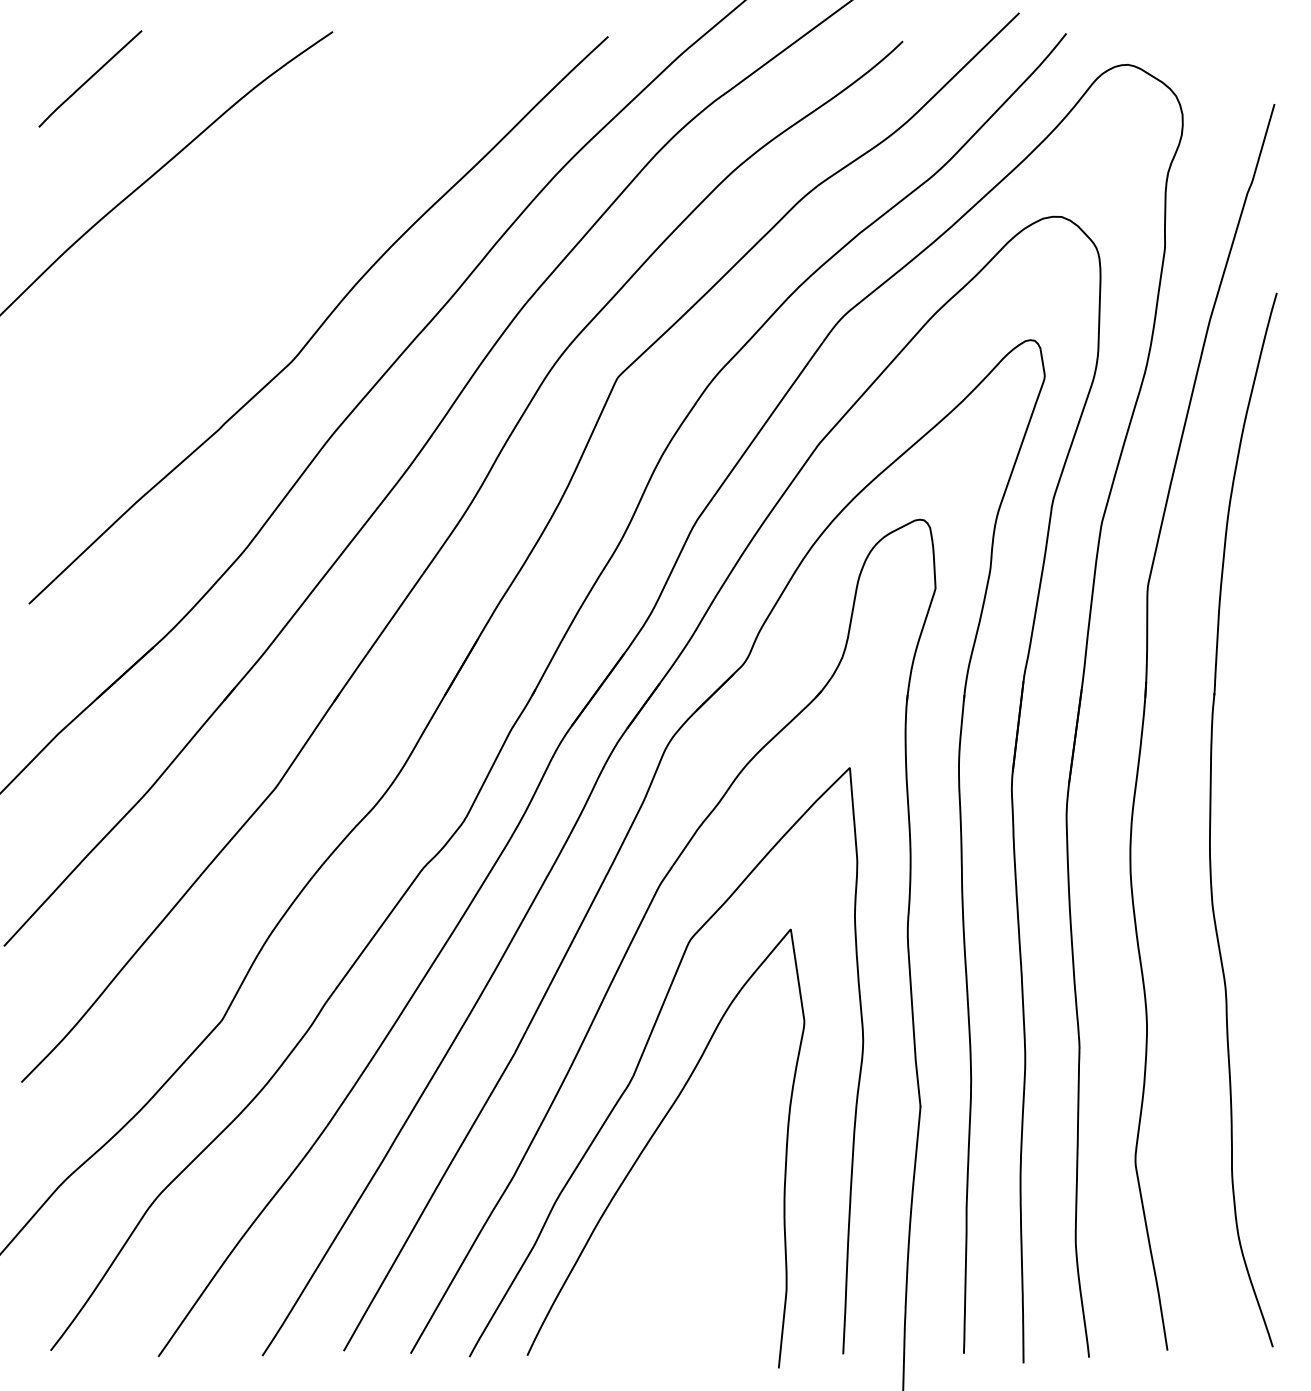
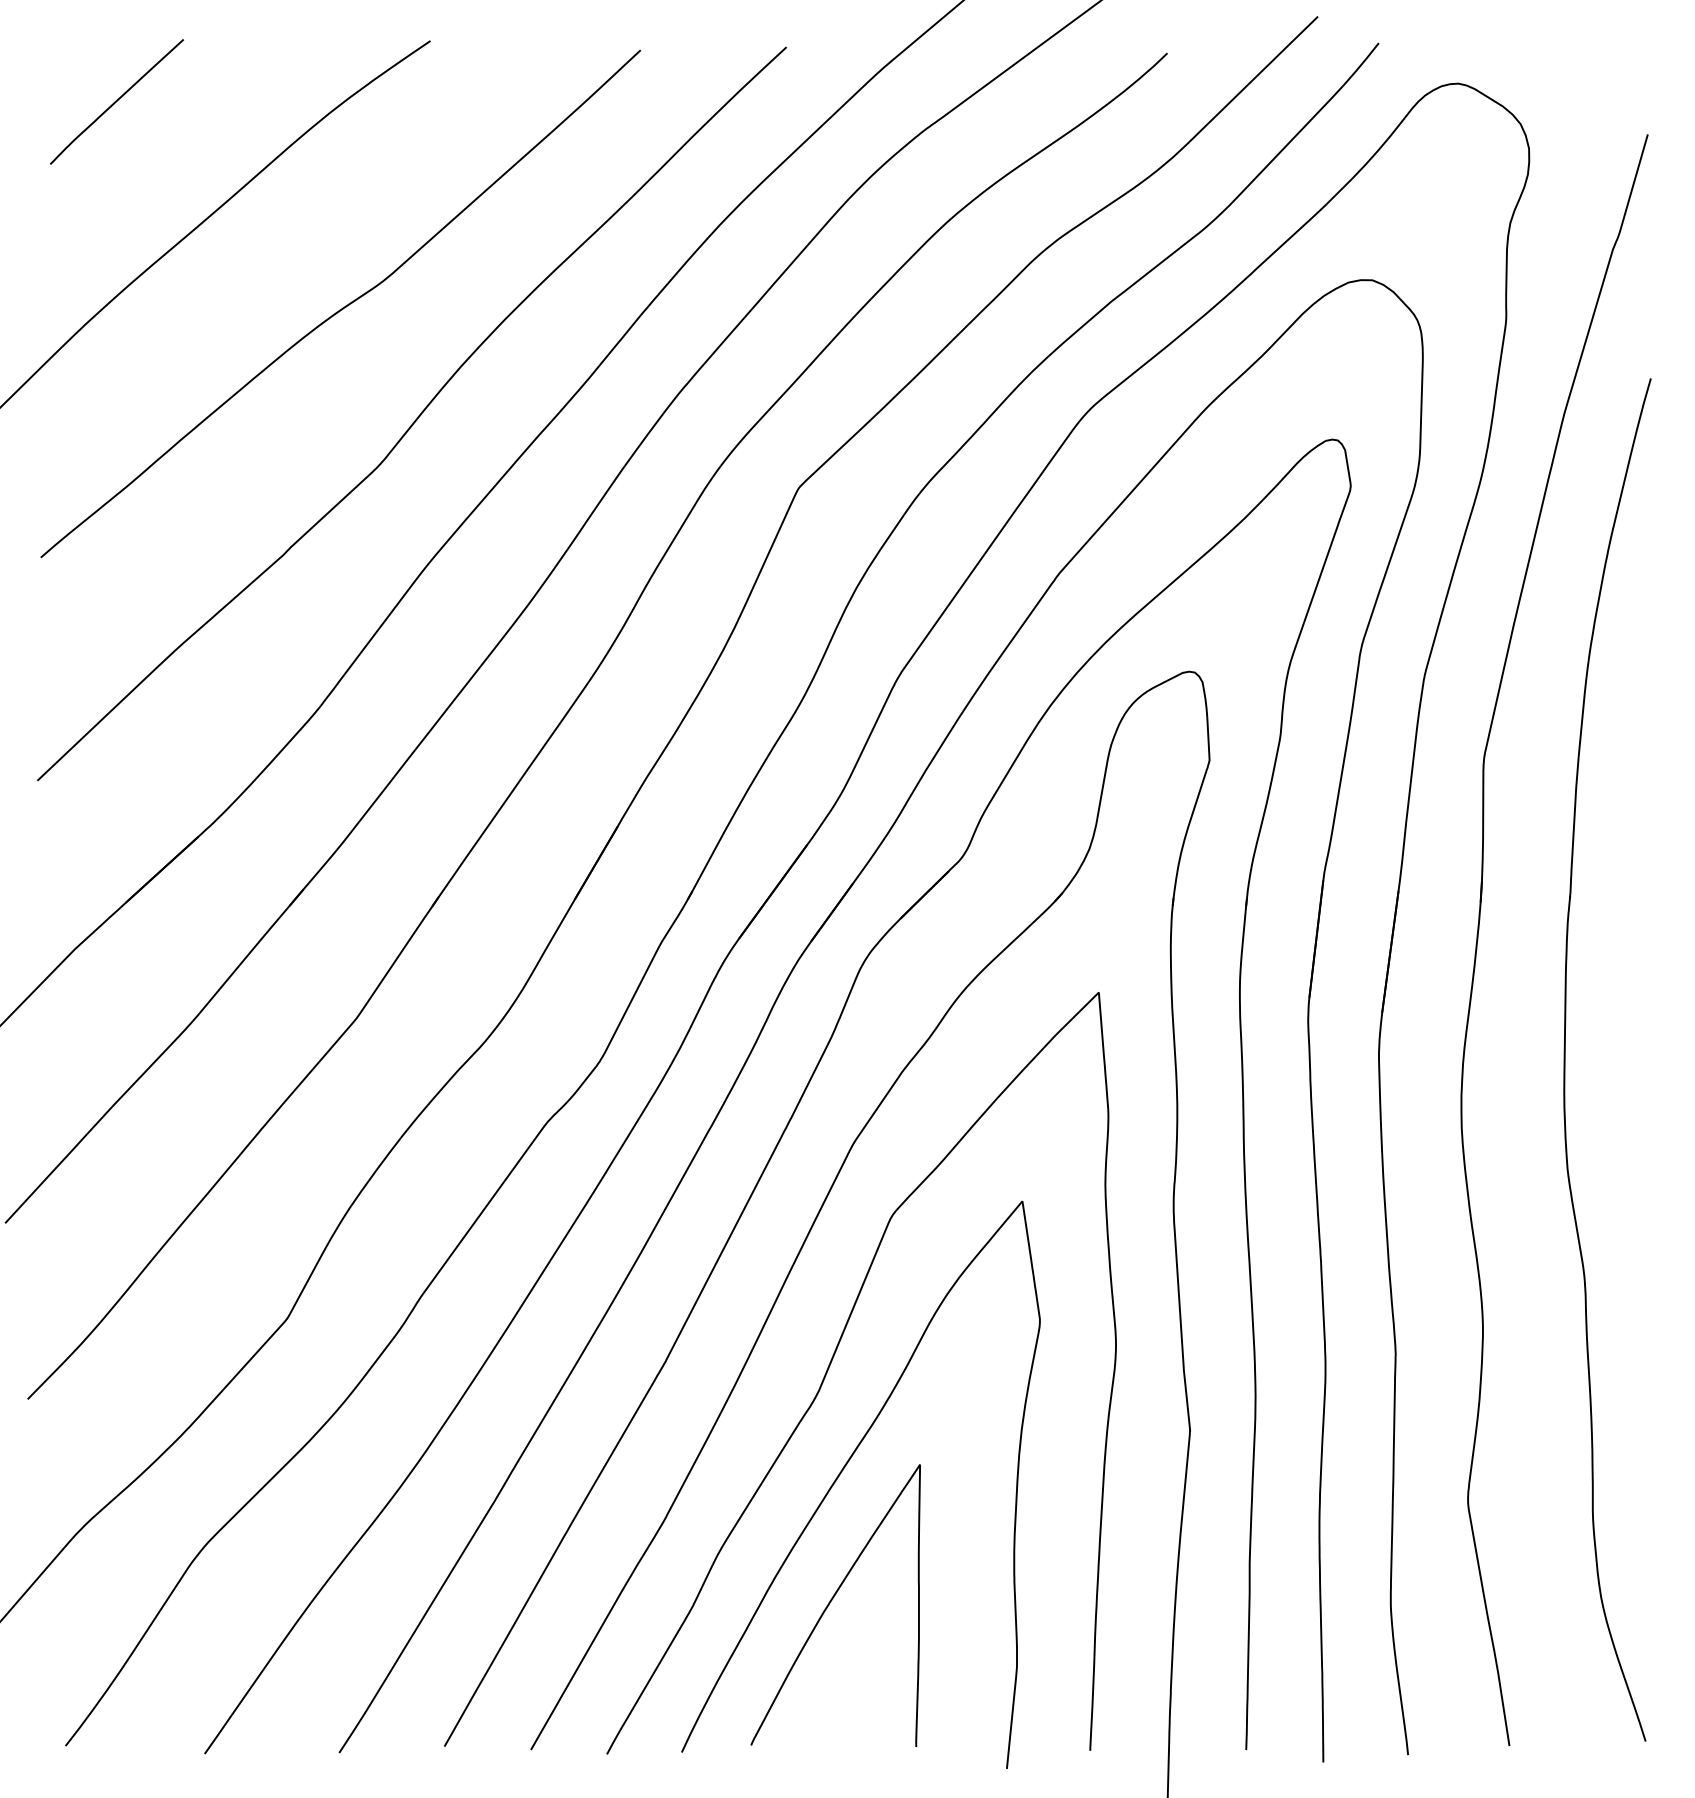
curve: (264, 237) -> (342, 307), added
curve: (642, 1240) -> (830, 1603), added

